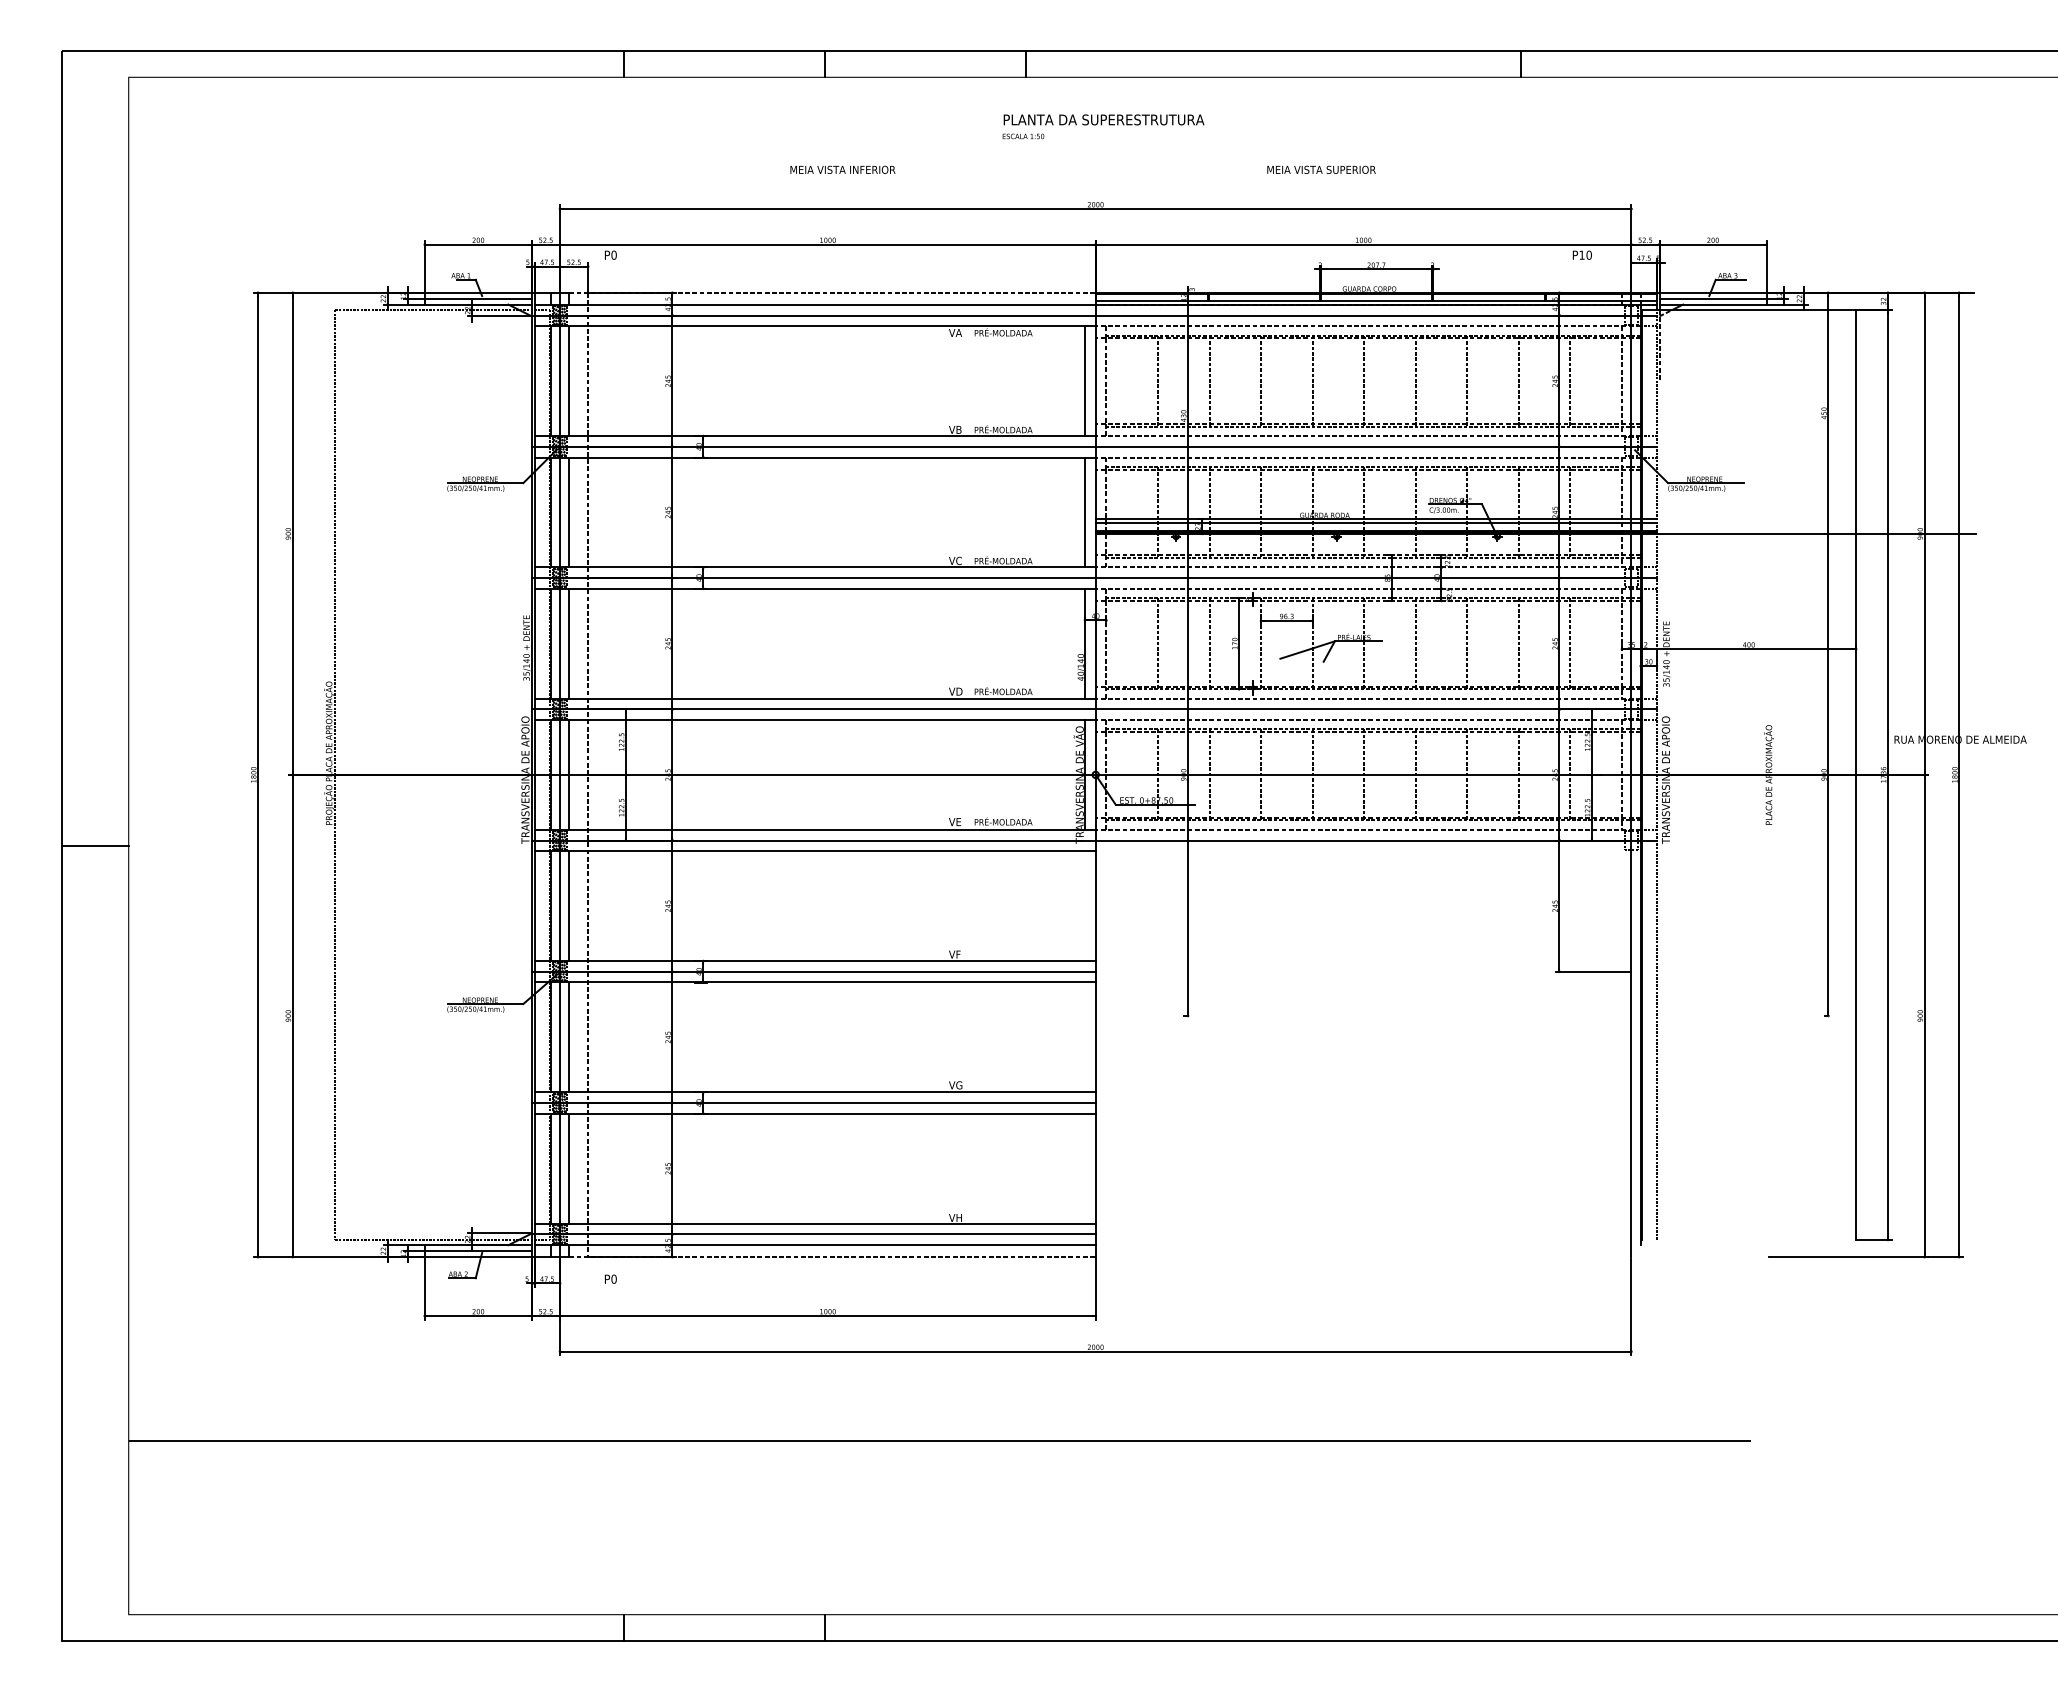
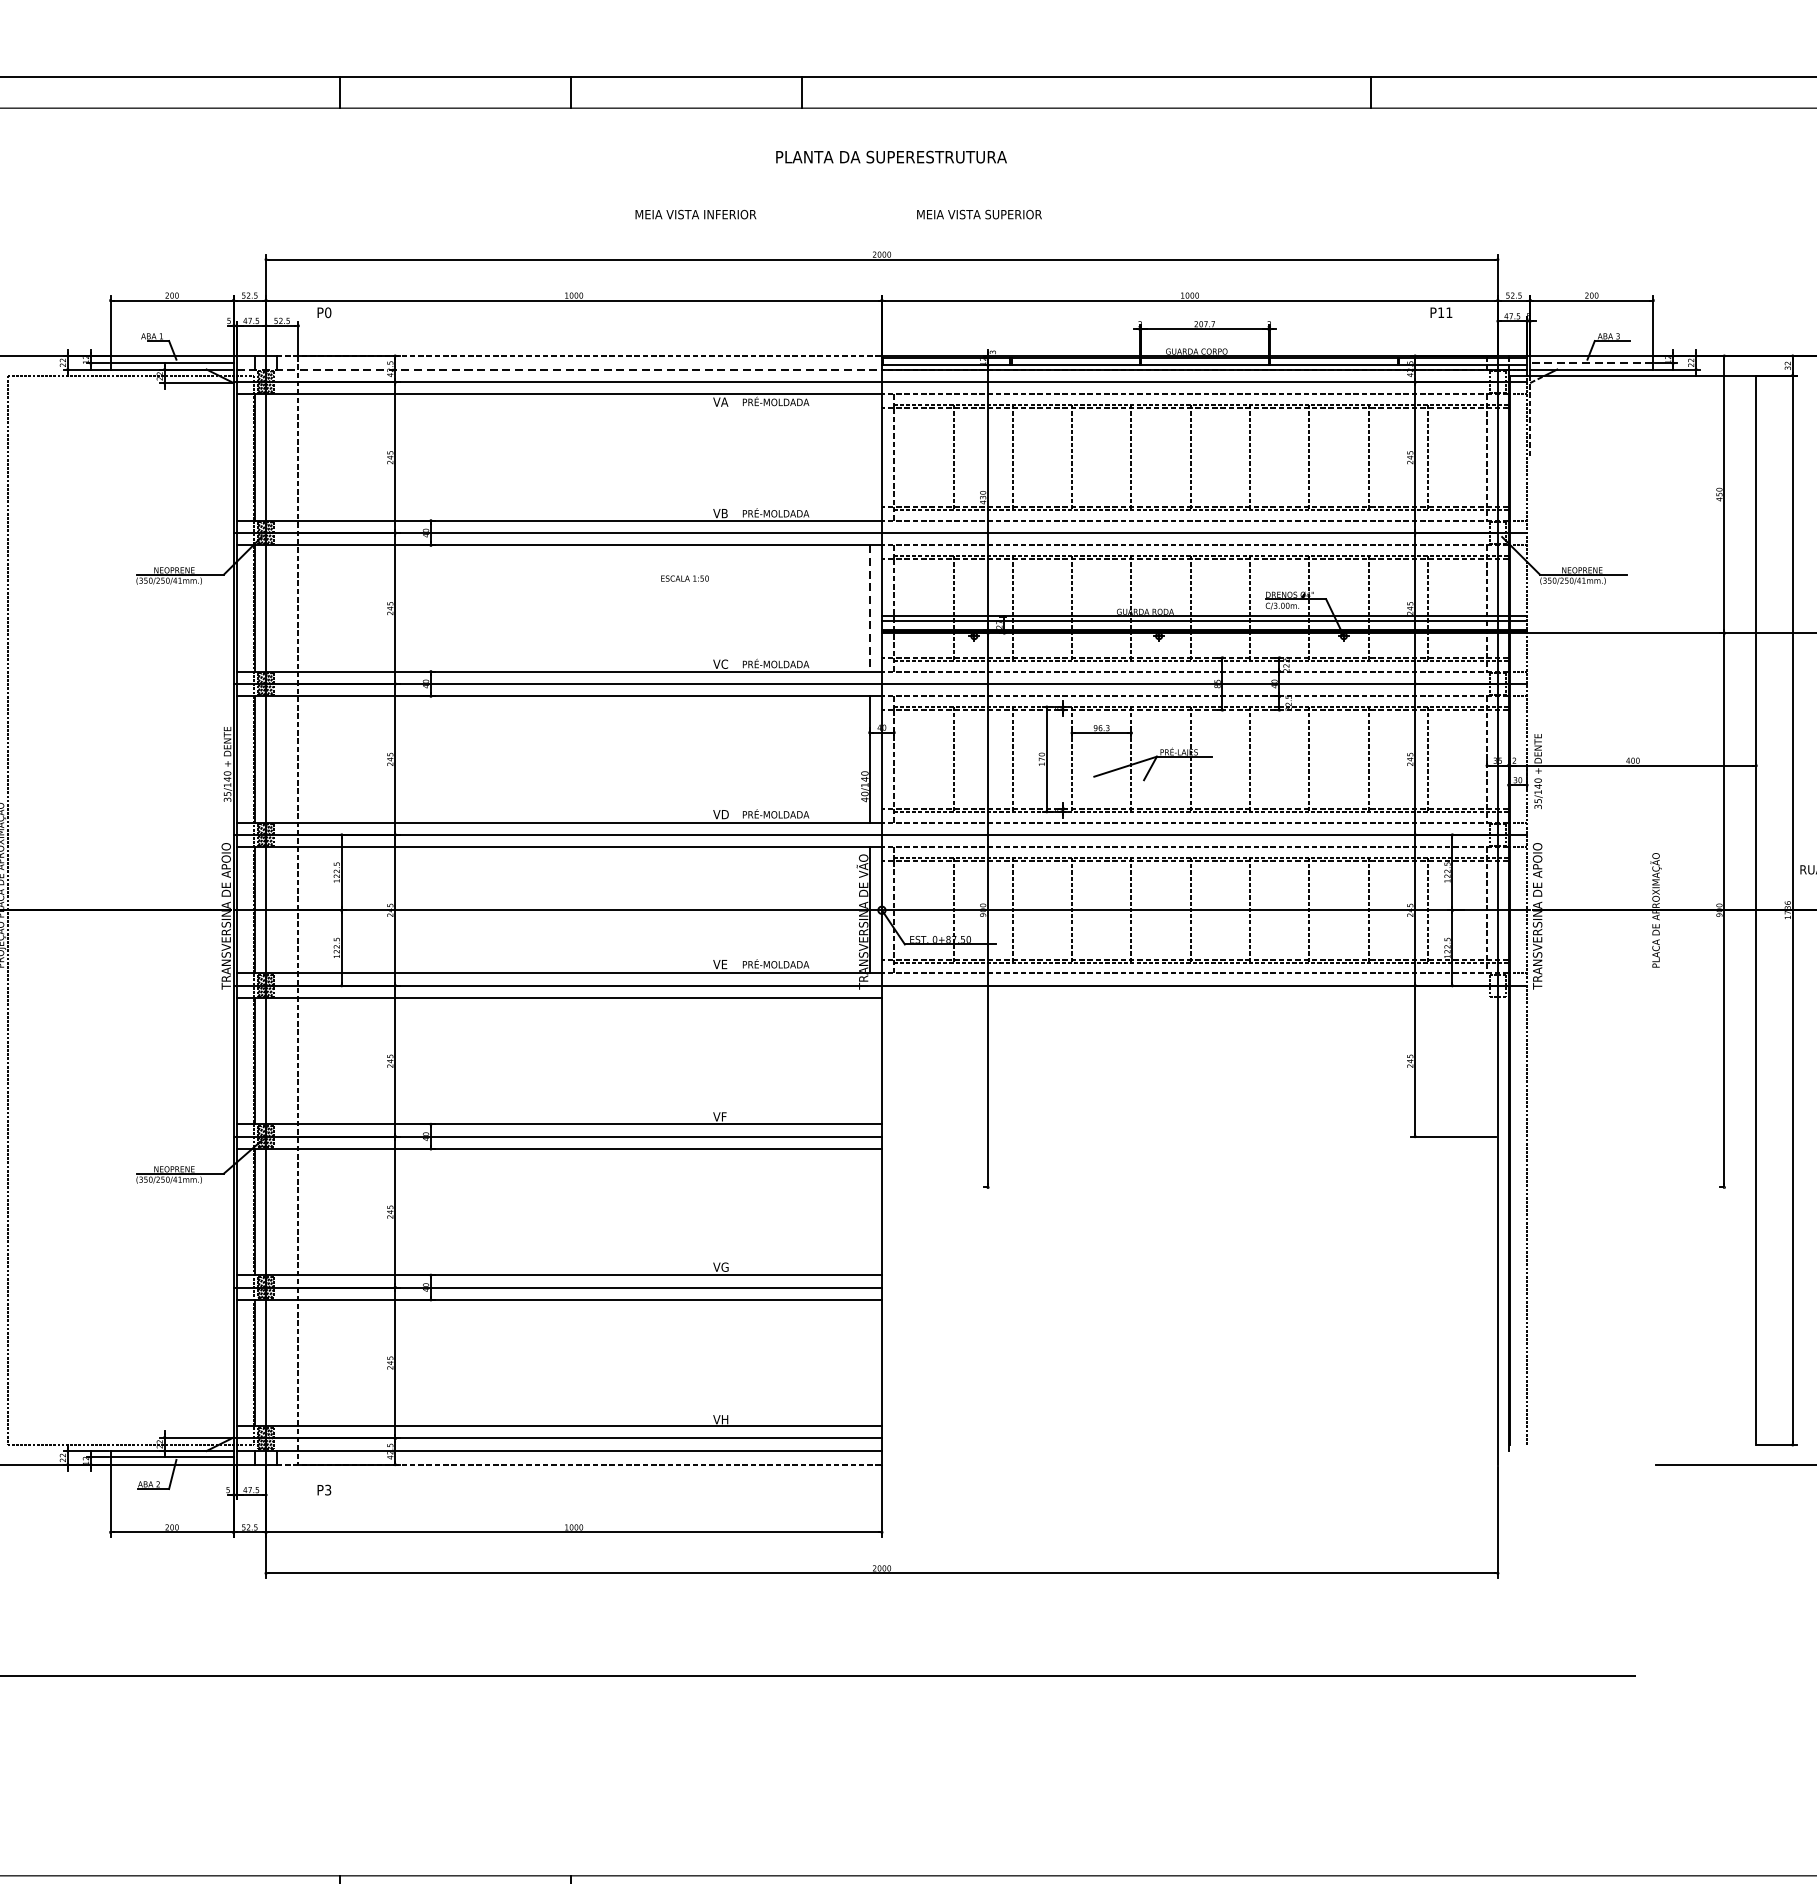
text: (1023, 136) -> (685, 578), moved
text: (842, 169) -> (695, 214), moved
text: (1321, 169) -> (979, 214), moved
text: (1588, 254) -> (1448, 311), P10 -> P11
line: (1713, 299) -> (1592, 363), solid -> dashed
line: (815, 304) -> (559, 369), solid -> dashed
line: (569, 381) -> (276, 457), removed
line: (1085, 381) -> (870, 457), removed
line: (569, 512) -> (276, 608), removed
line: (1085, 512) -> (870, 608), solid -> dashed
line: (569, 643) -> (276, 759), removed
line: (569, 774) -> (276, 909), removed
line: (569, 906) -> (276, 1061), removed
line: (569, 1037) -> (276, 1212), removed
line: (569, 1168) -> (276, 1362), removed
text: (613, 1278) -> (327, 1489), P0 -> P3

